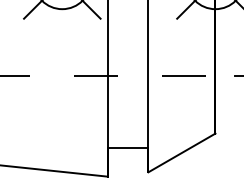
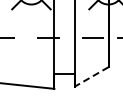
line: (181, 154) -> (91, 77), solid -> dashed

